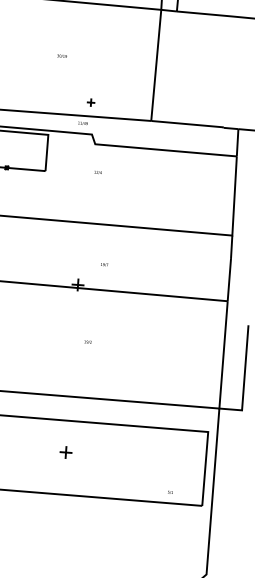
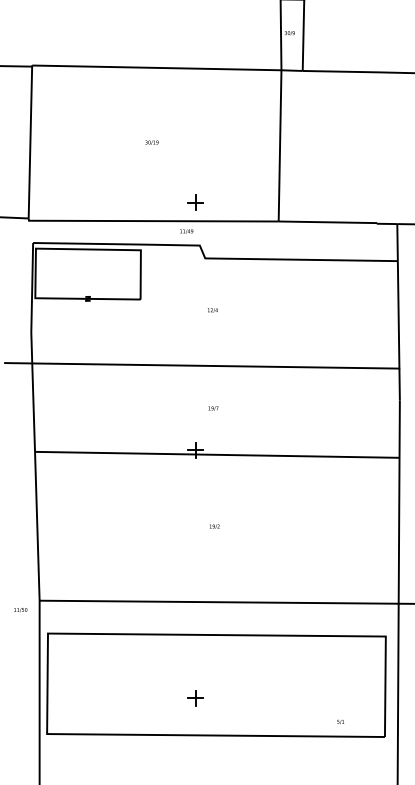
part: (91, 102) -> (195, 202), size x1.67
text: (97, 172) -> (212, 310), moved
text: (104, 264) -> (213, 408), moved
part: (65, 452) -> (195, 698), moved

